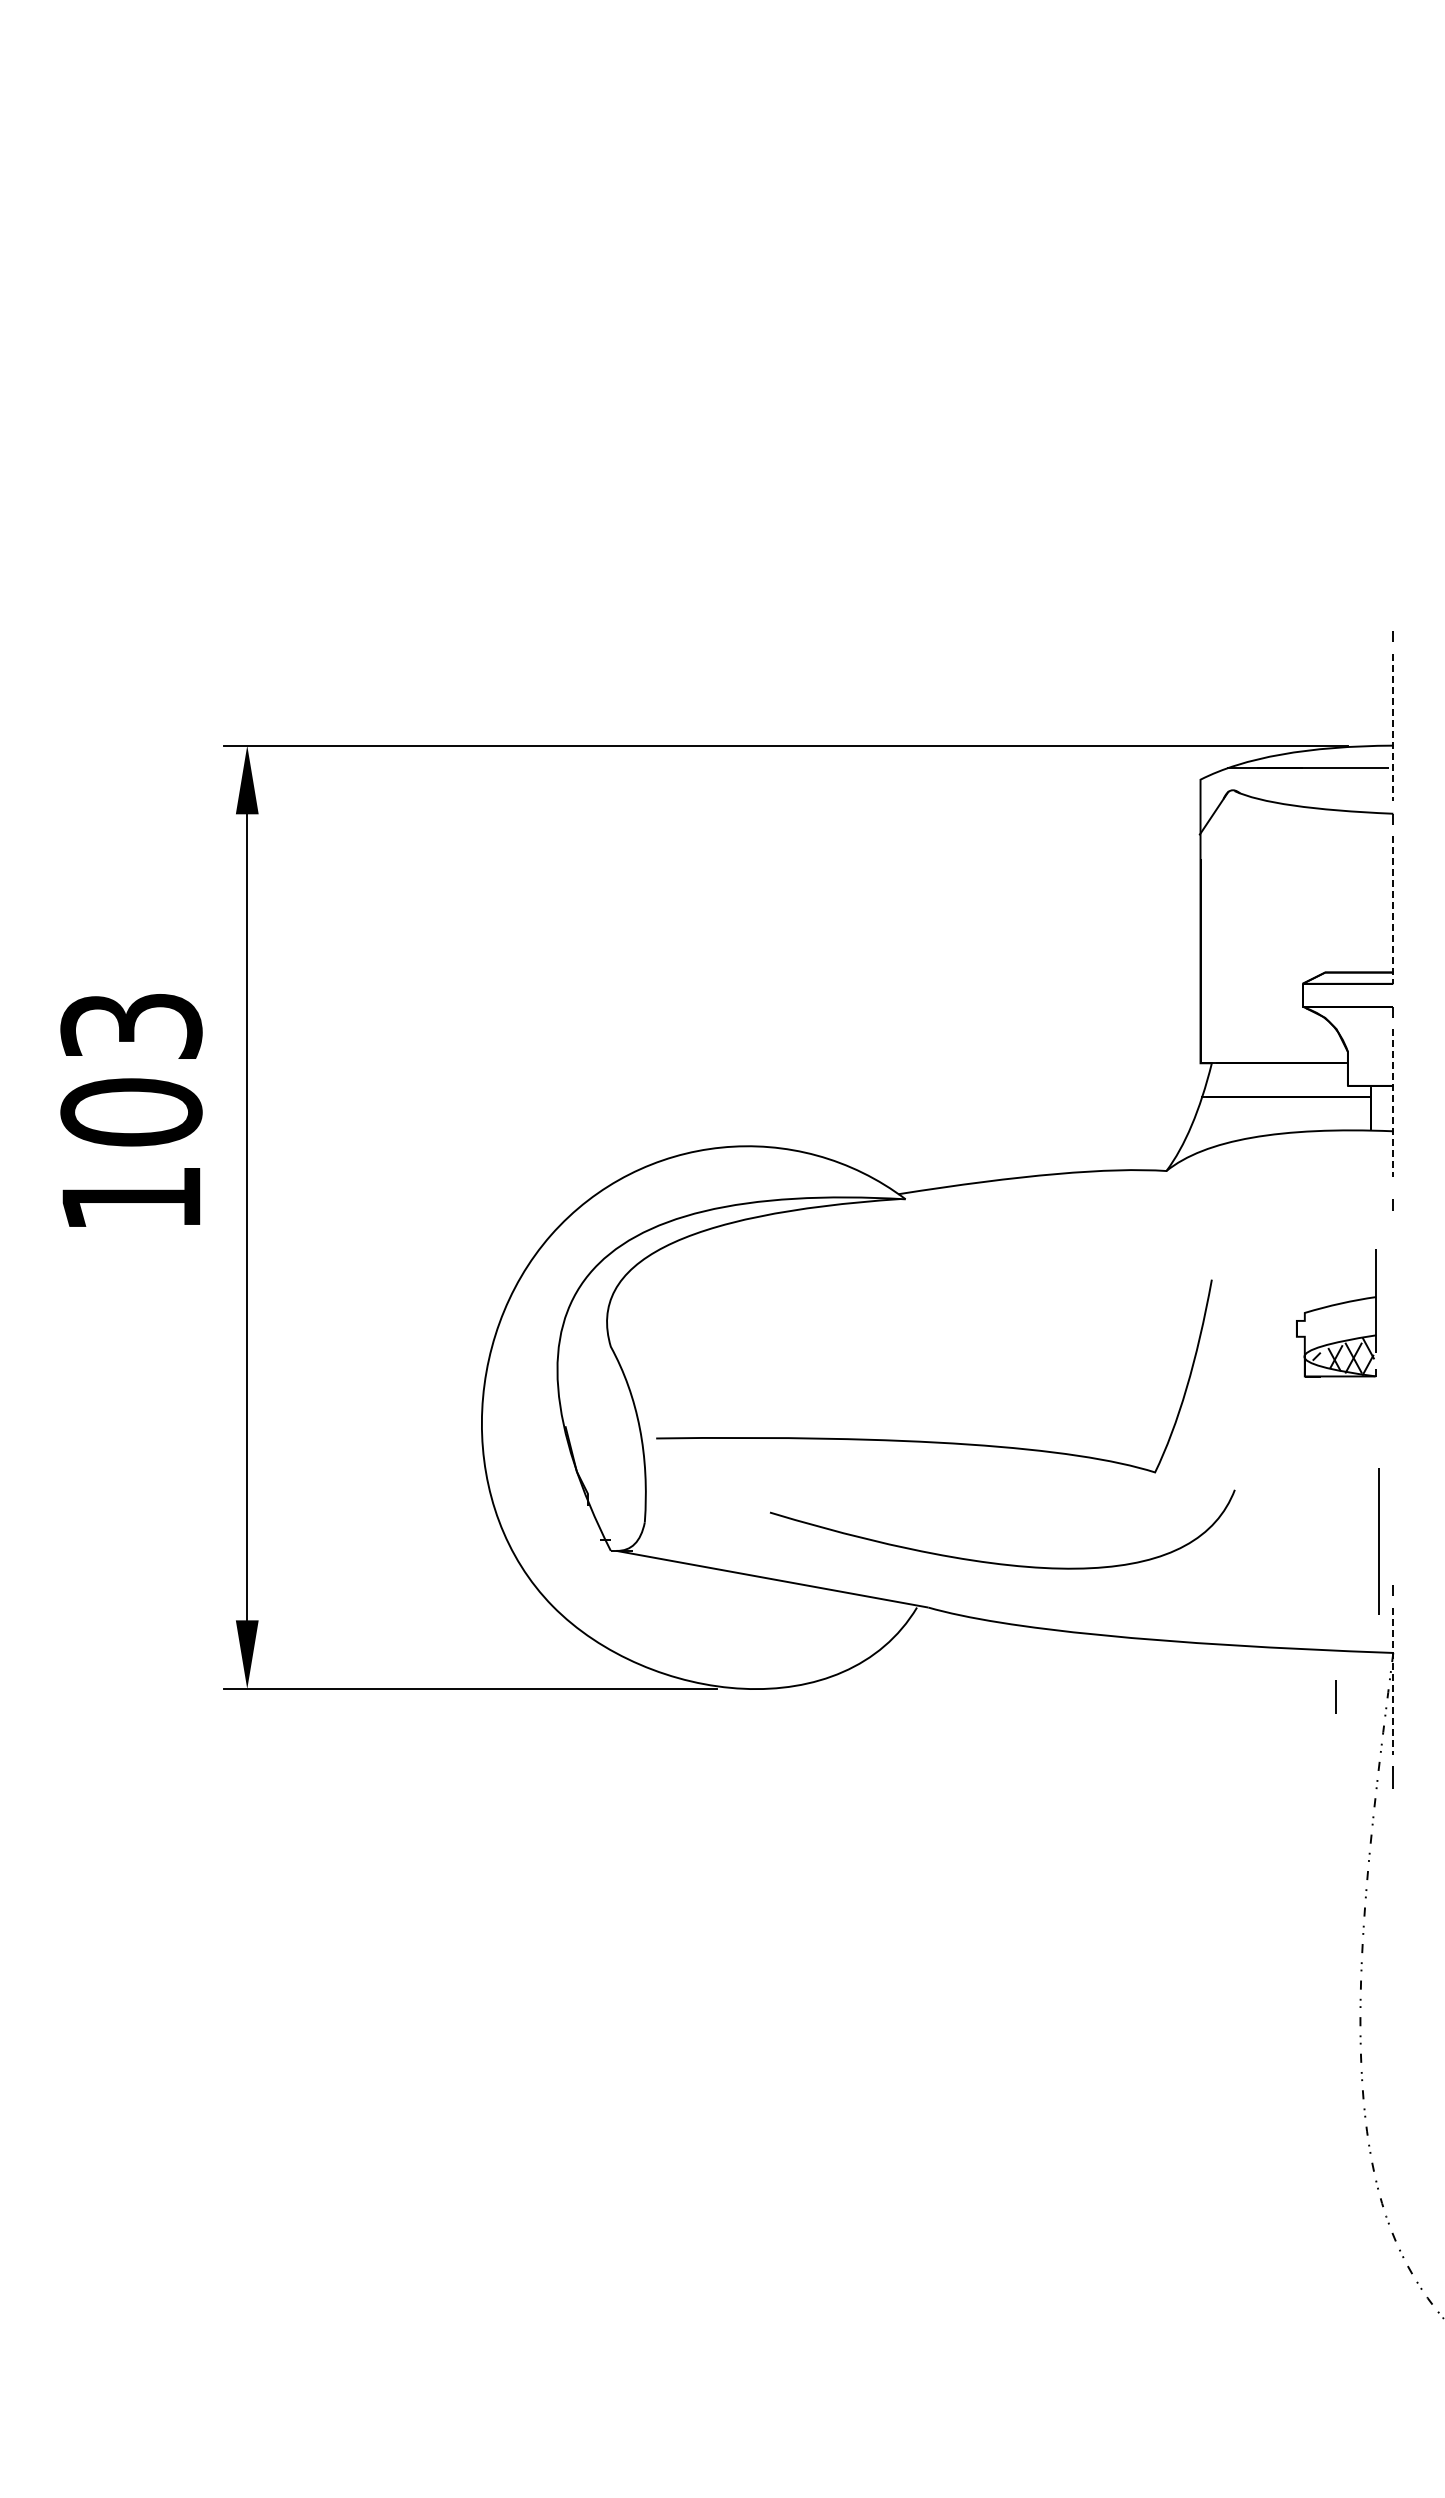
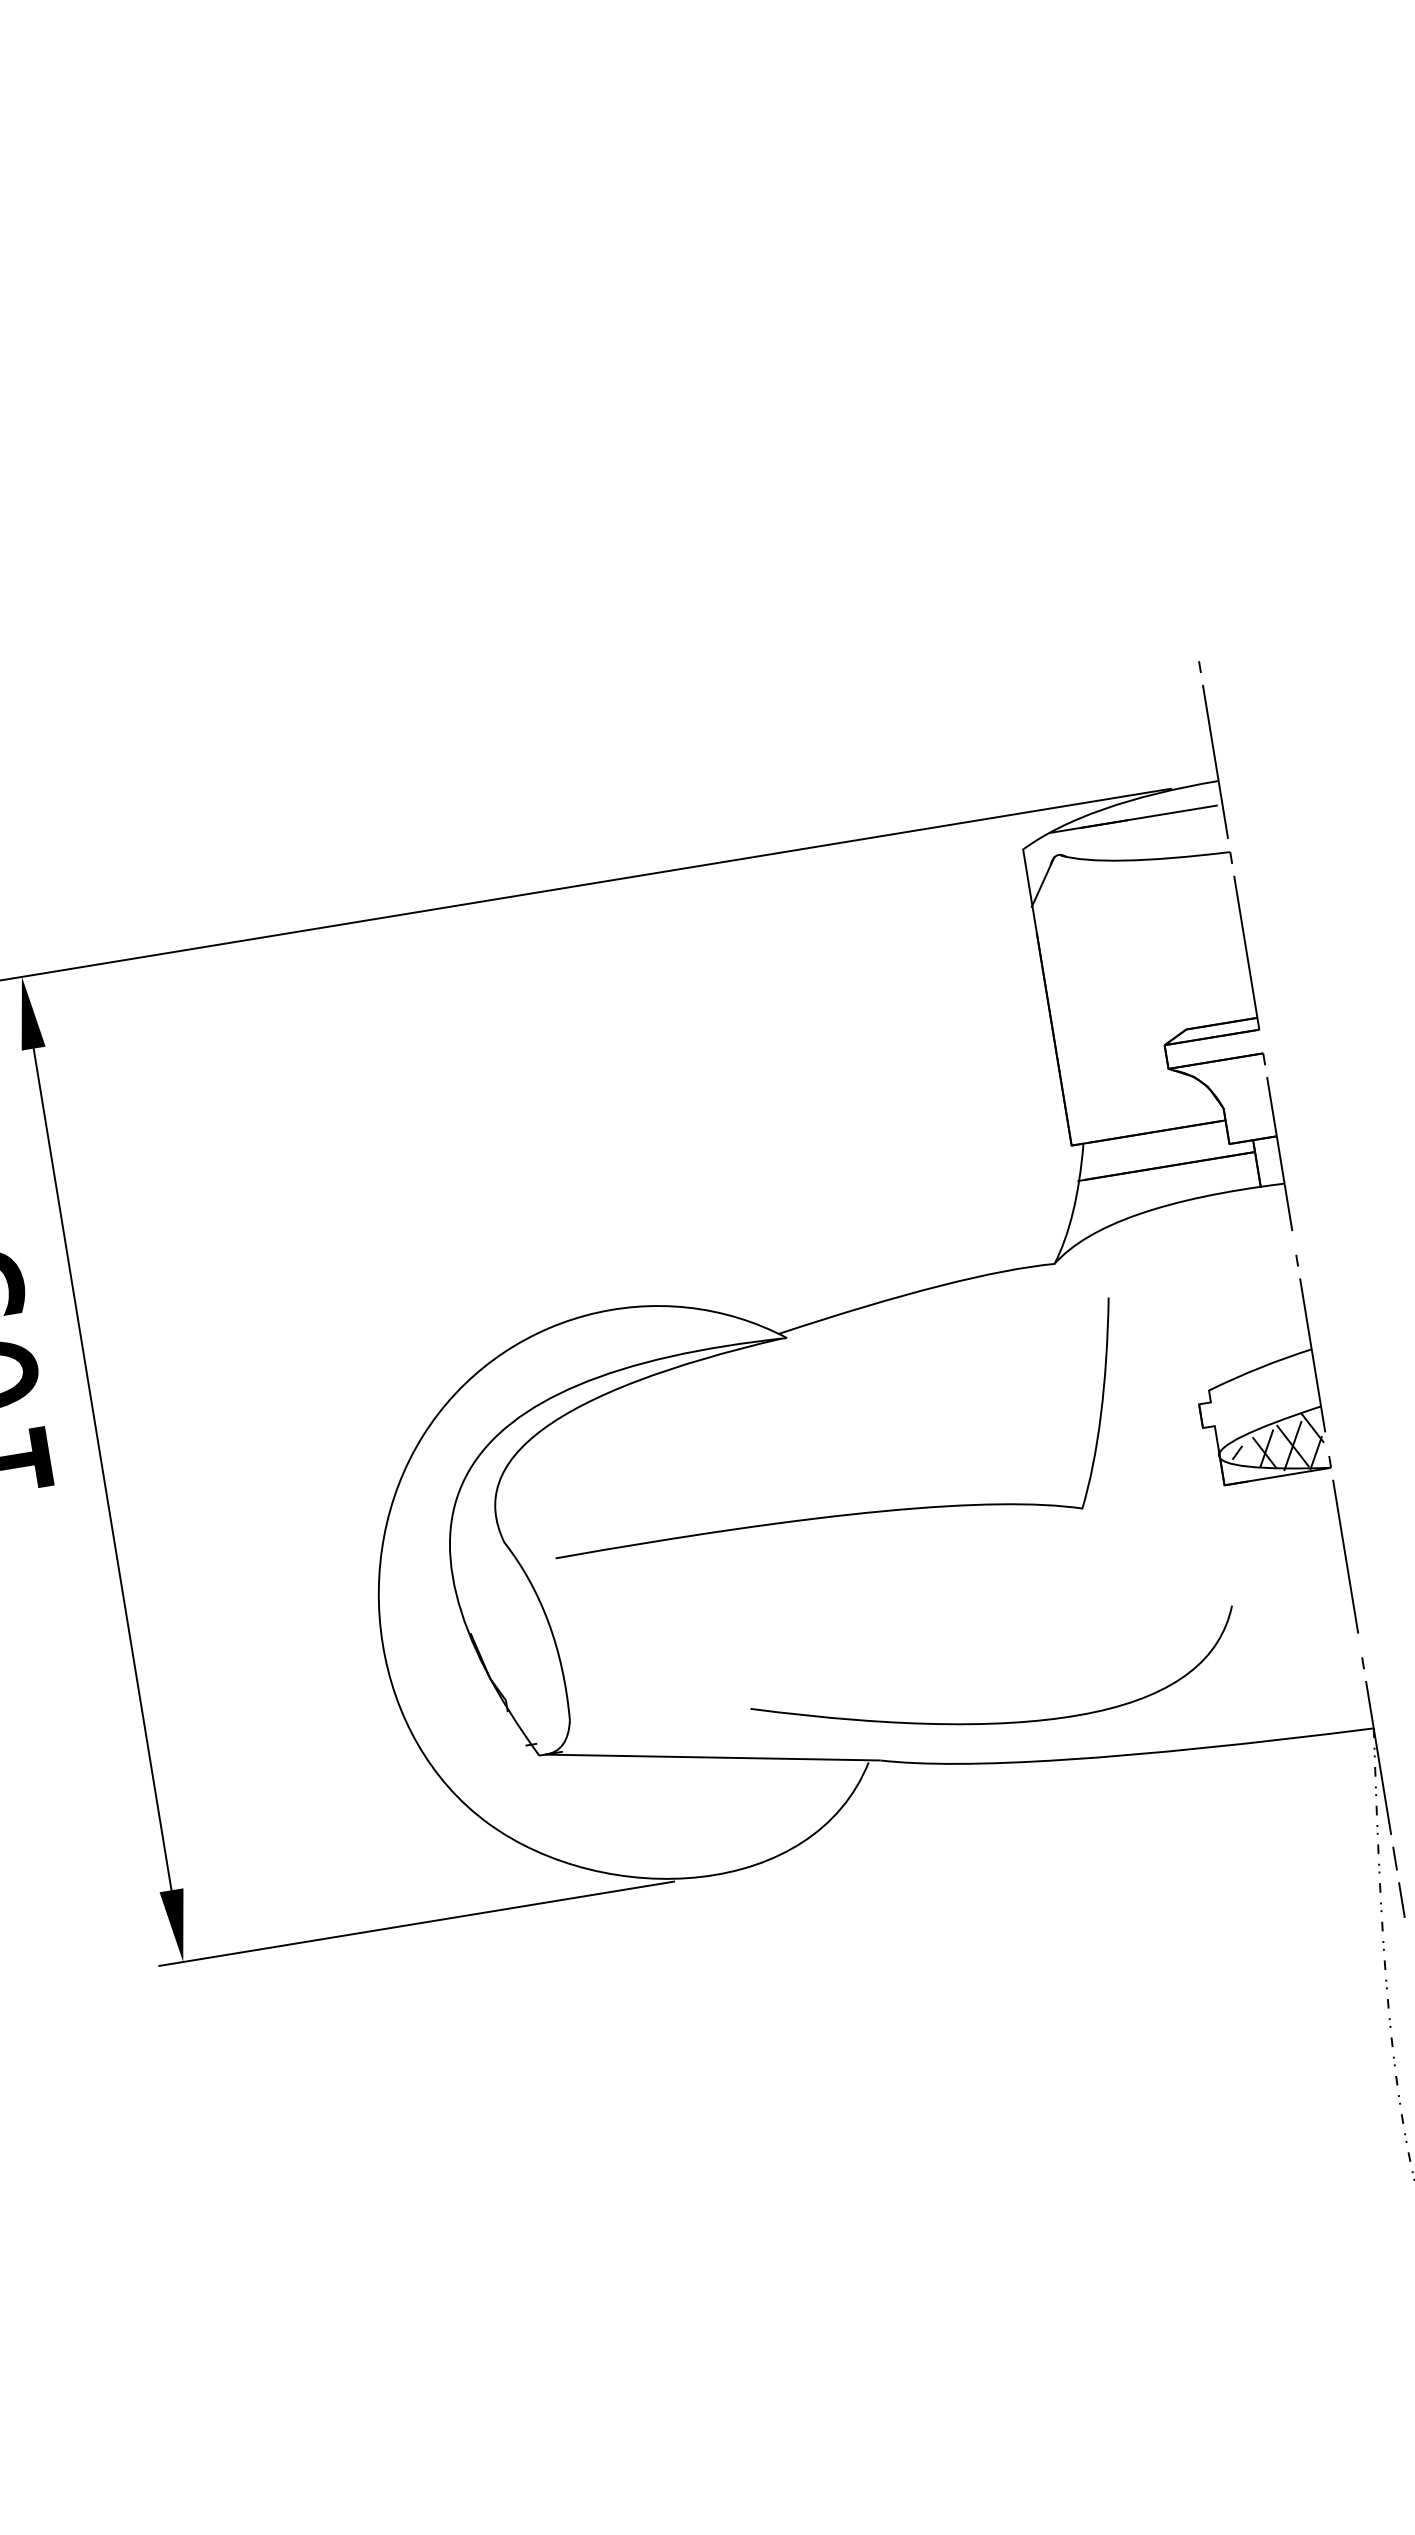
line: (1393, 727) -> (1215, 761), dashed -> solid
line: (1393, 910) -> (1247, 953), dashed -> solid
line: (1393, 1102) -> (1279, 1153), dashed -> solid
part: (1336, 1313) -> (1256, 1383), size x1.43
curve: (934, 1441) -> (846, 1513), moved
line: (1378, 1541) -> (1344, 1556), moved
curve: (996, 1562) -> (995, 1722), moved
line: (1393, 1681) -> (1378, 1758), dashed -> solid
line: (1335, 1696) -> (1400, 1899), moved

